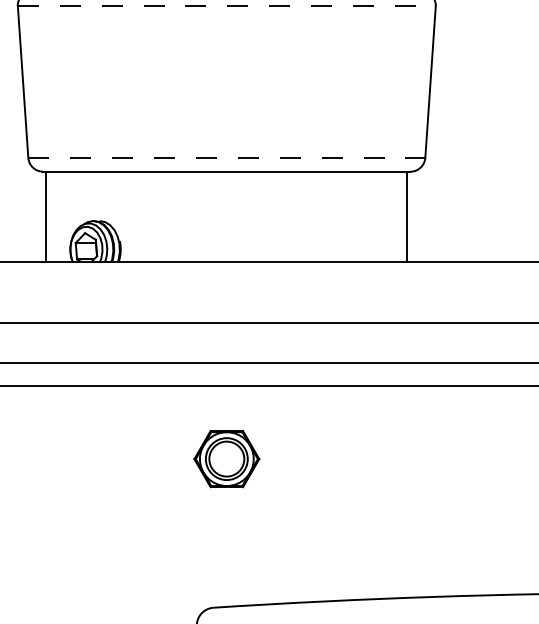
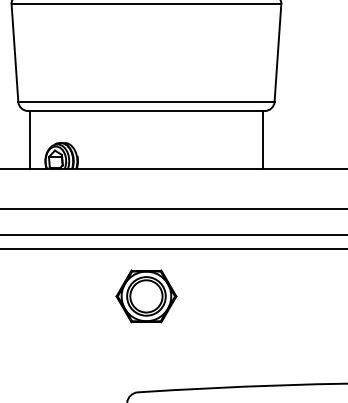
line: (226, 6) -> (146, 4), dashed -> solid
line: (226, 157) -> (146, 101), dashed -> solid
part: (226, 459) -> (146, 296), size x1.43

